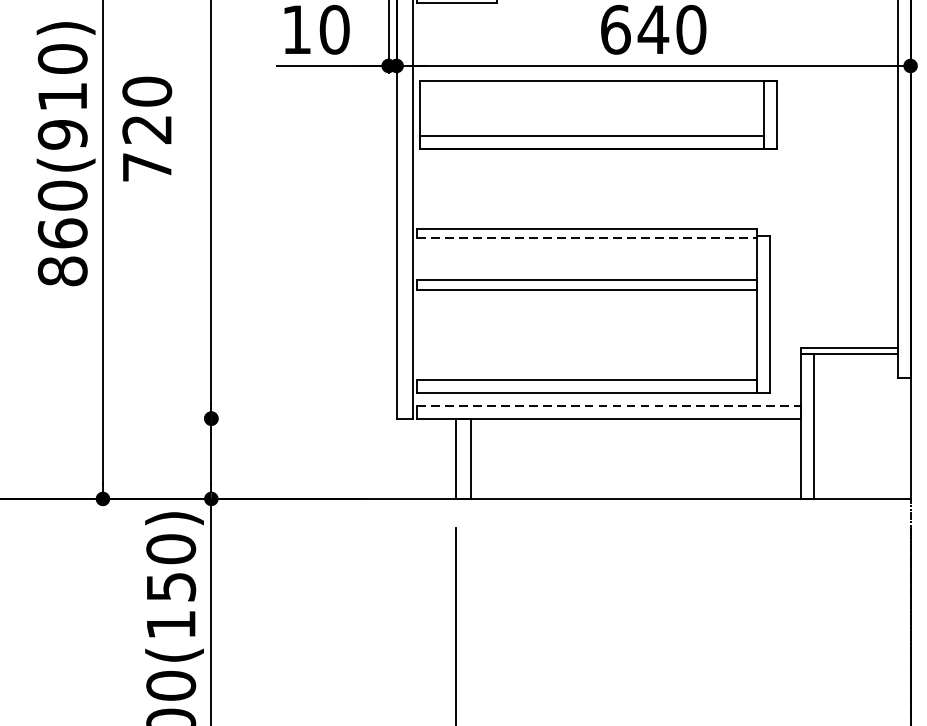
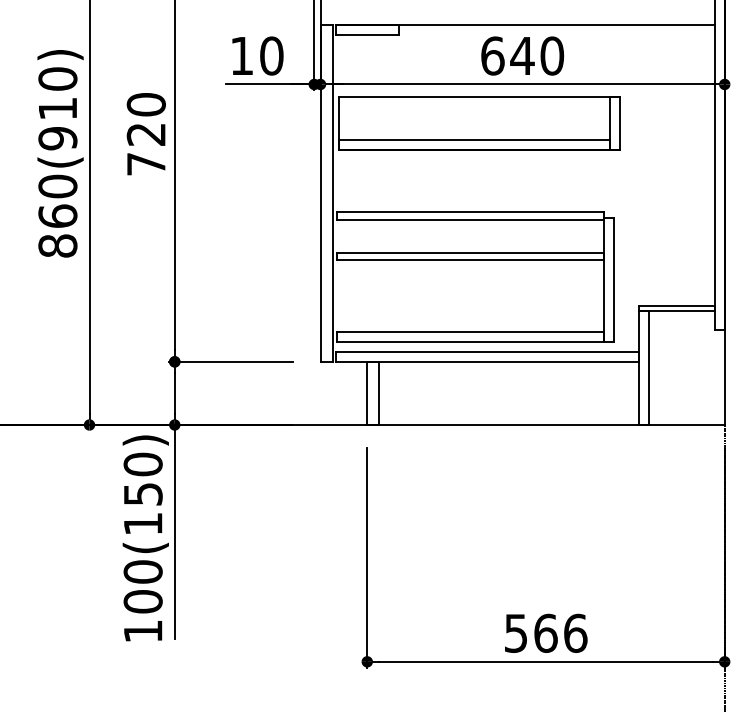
text: (146, 129) -> (145, 134), moved
line: (587, 238) -> (470, 220), dashed -> solid
line: (610, 405) -> (488, 351), dashed -> solid
line: (282, 418) -> (230, 361), added

